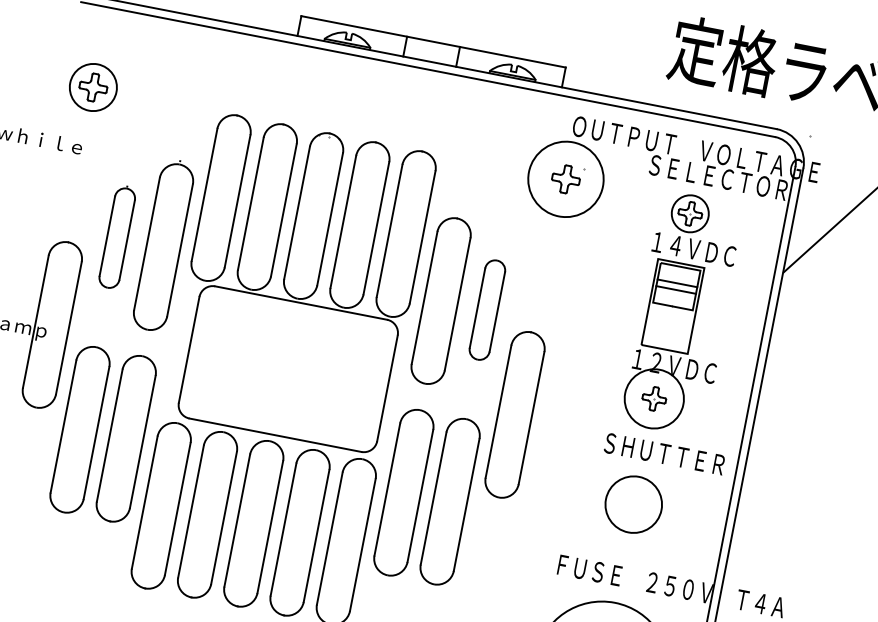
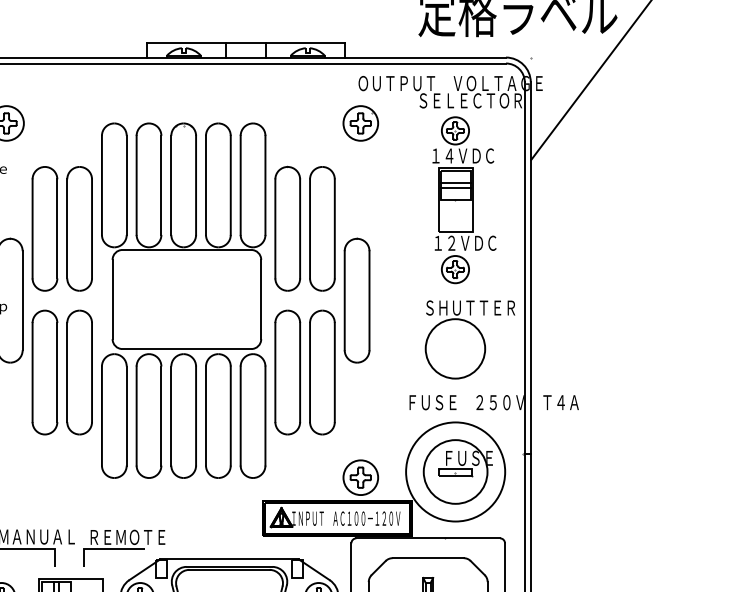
circle: (565, 179) -> (360, 123), size x0.62
part: (116, 237) -> (44, 228), size x1.67
part: (487, 309) -> (322, 228), size x1.67
circle: (654, 398) -> (455, 269), size x0.62
circle: (633, 504) -> (455, 348), size x1.43

